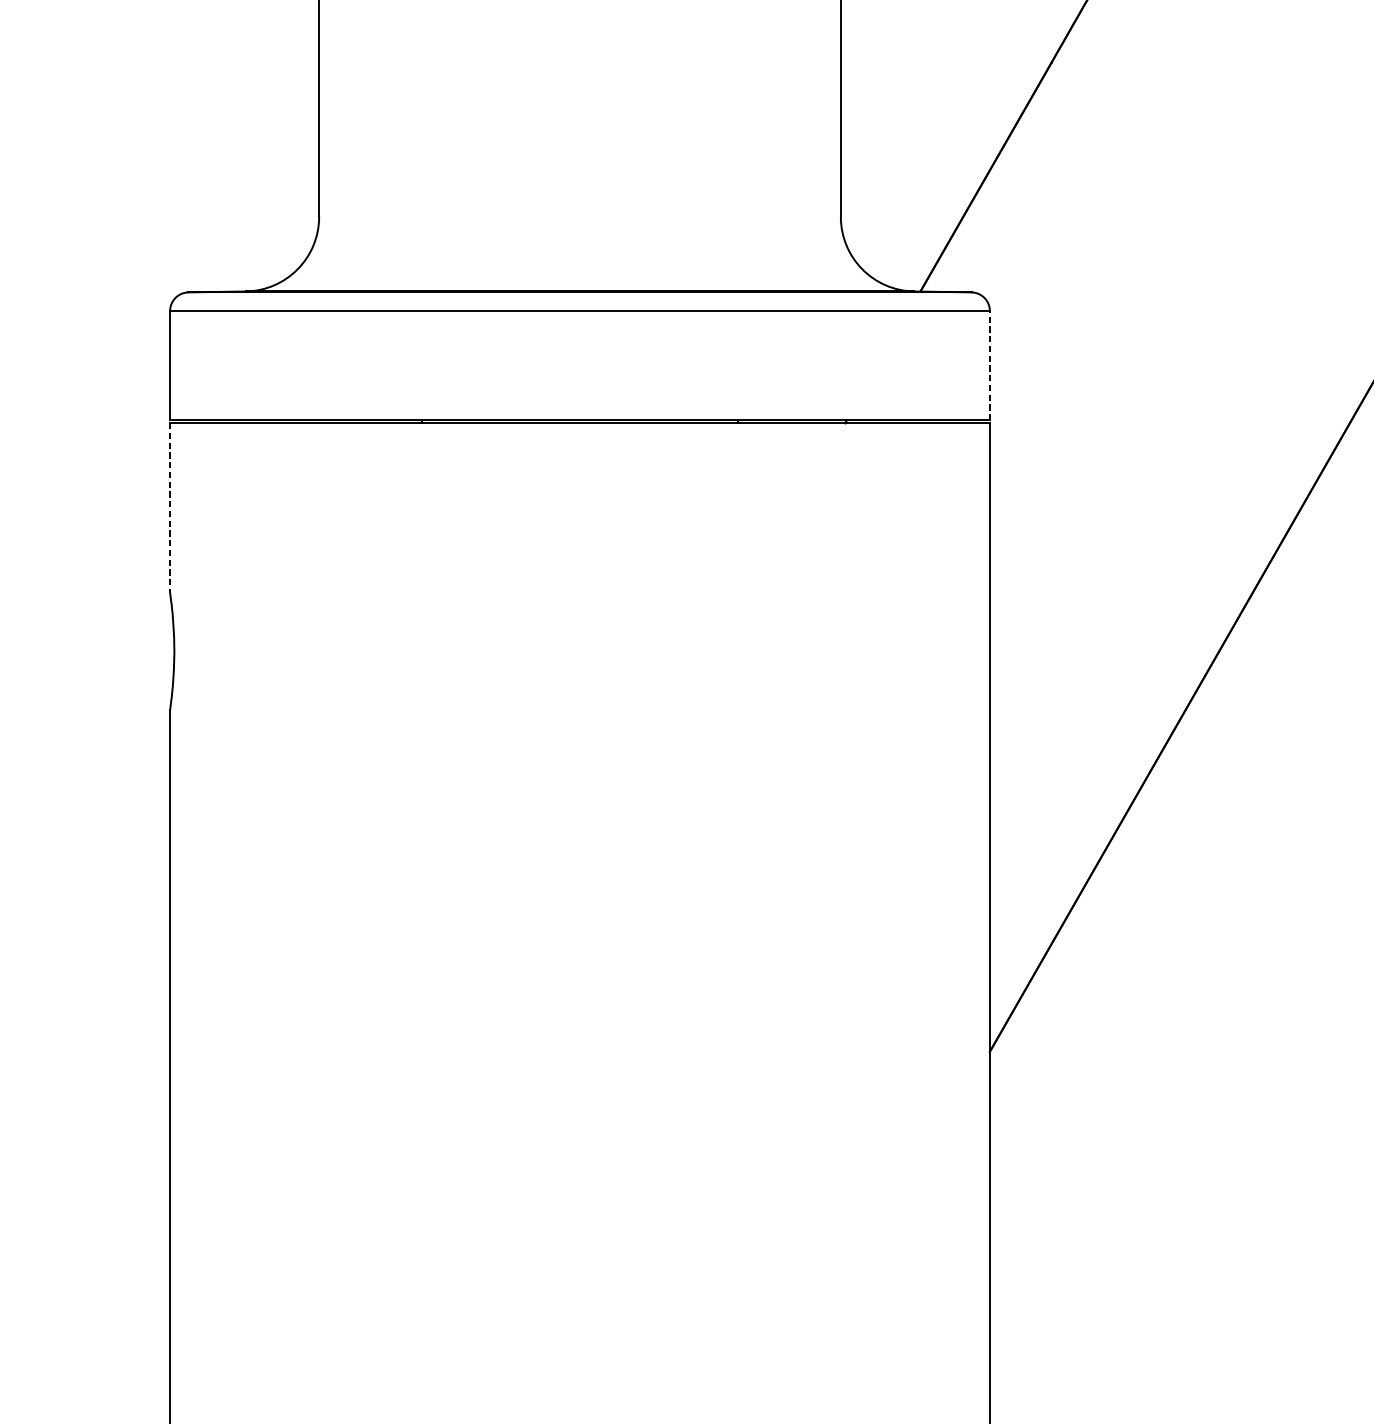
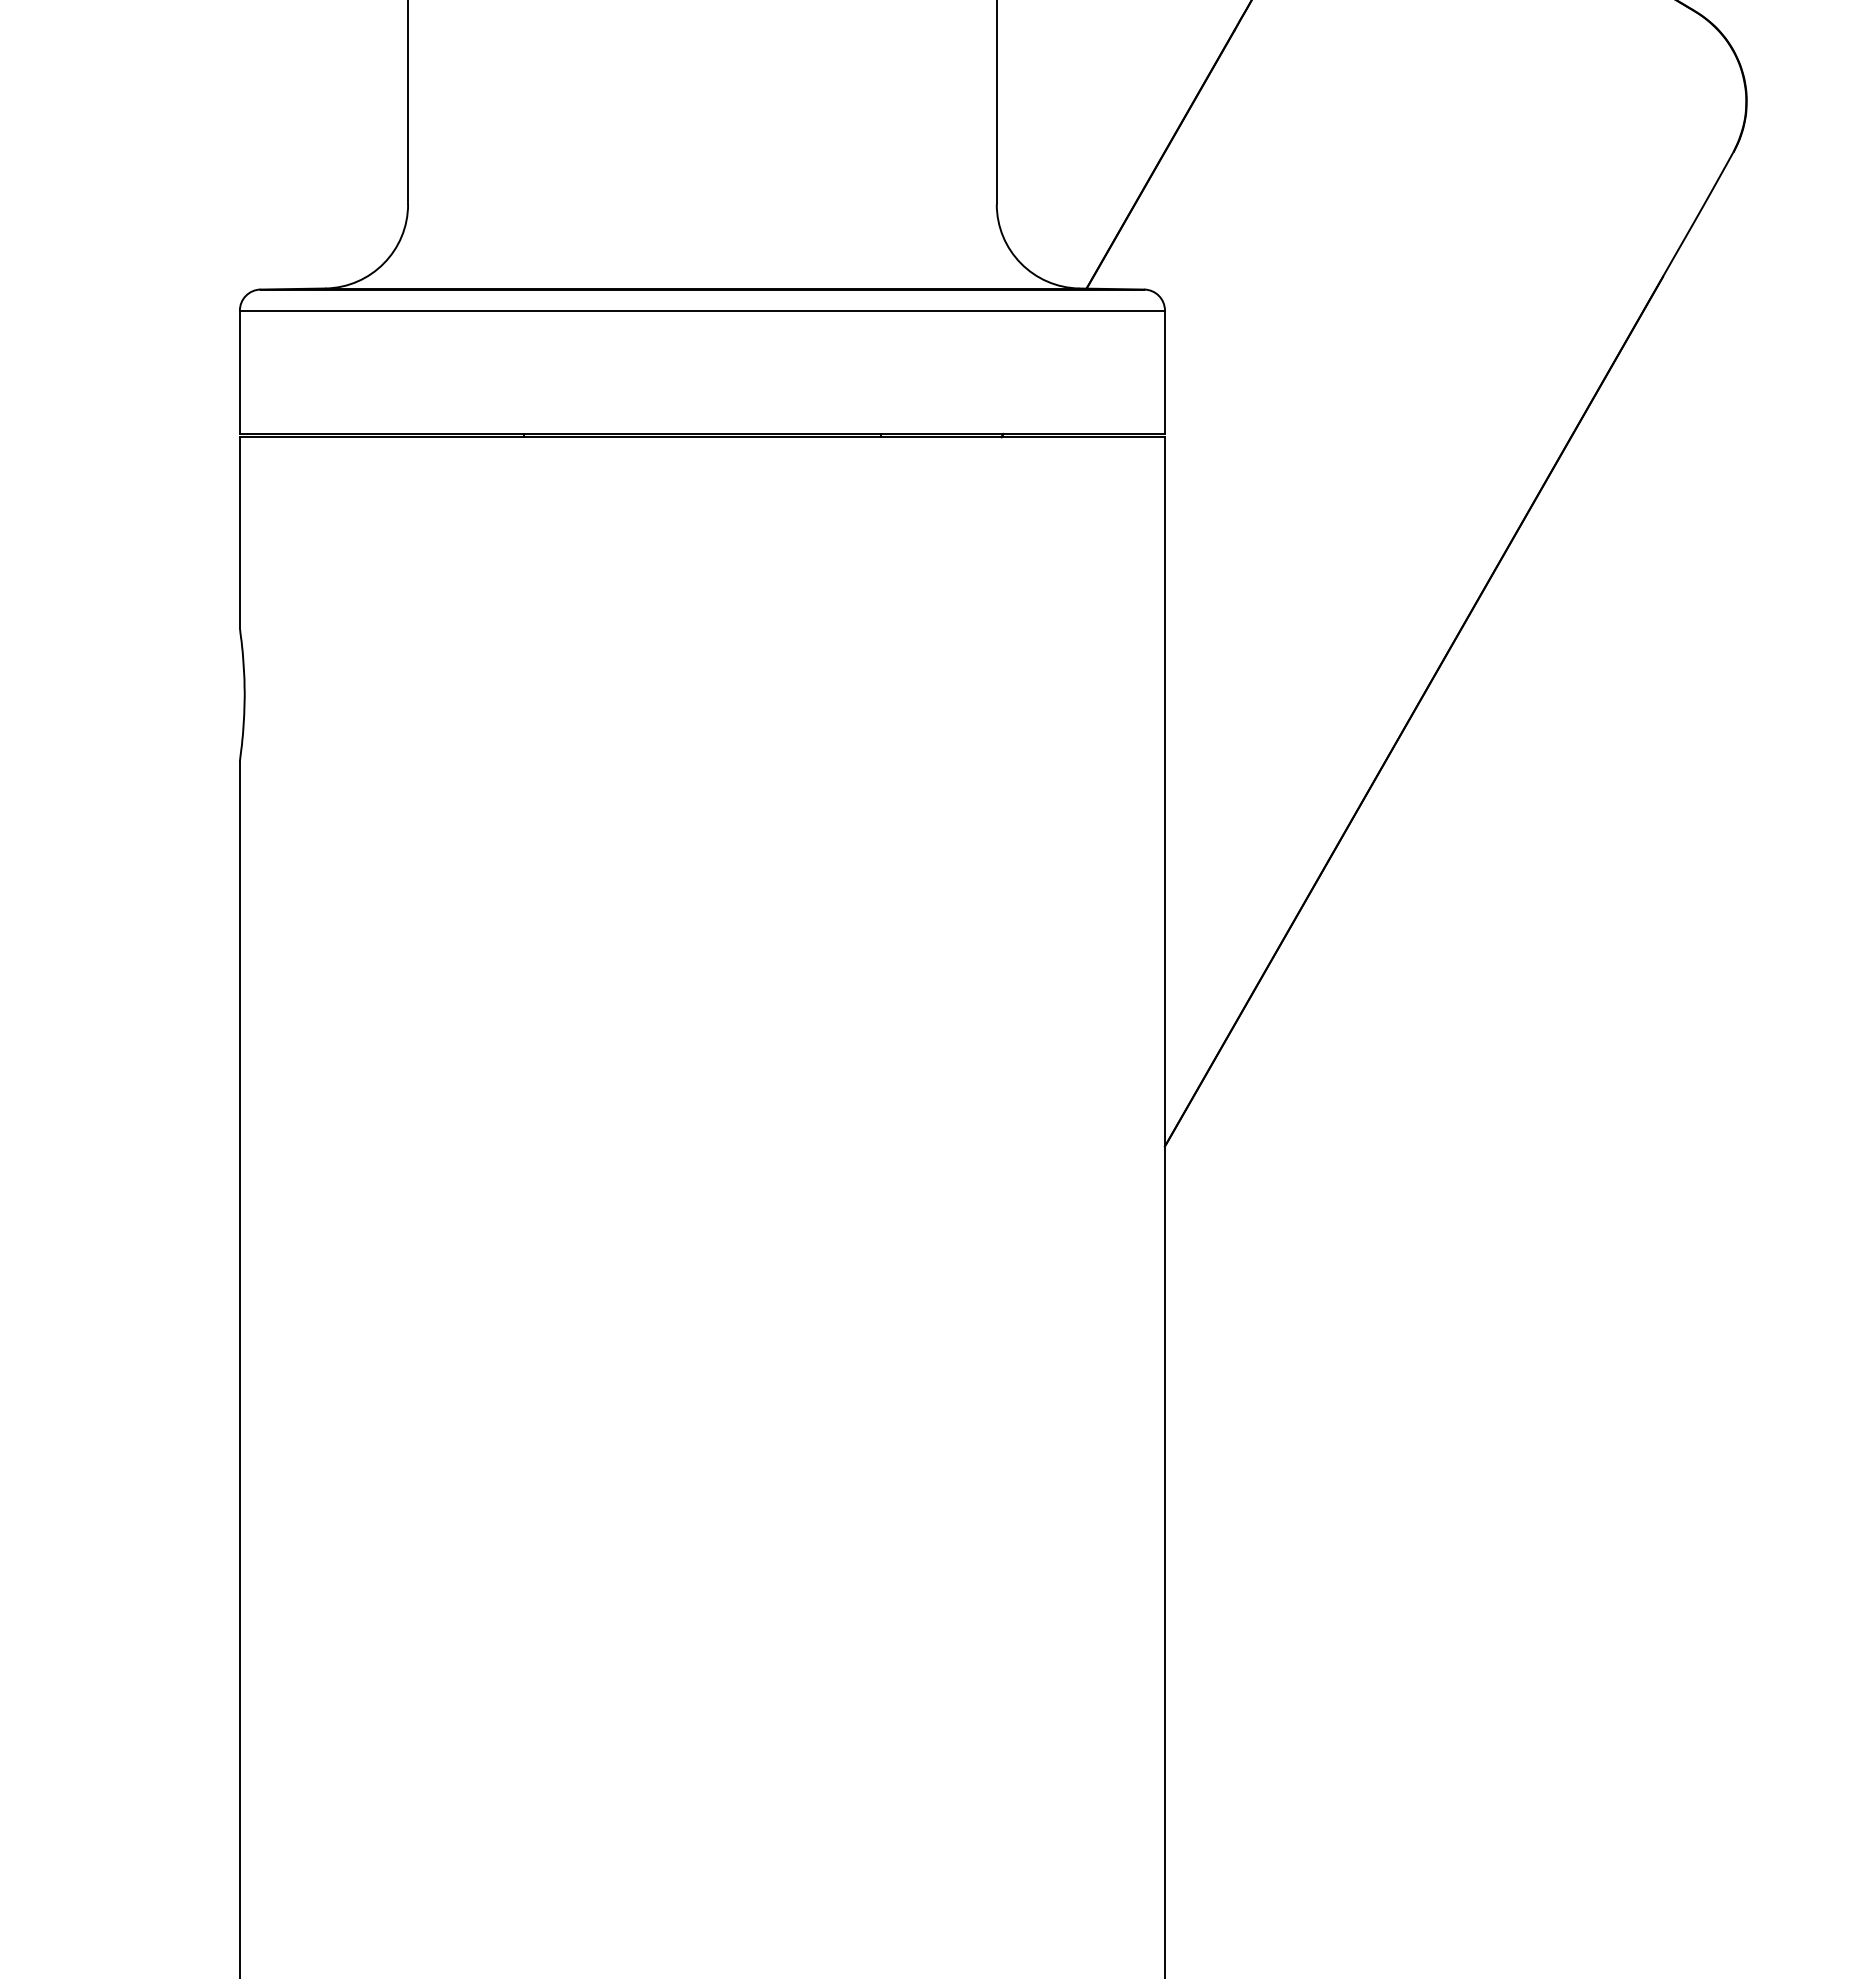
line: (989, 365) -> (1164, 372), dashed -> solid
line: (169, 507) -> (239, 532), dashed -> solid

